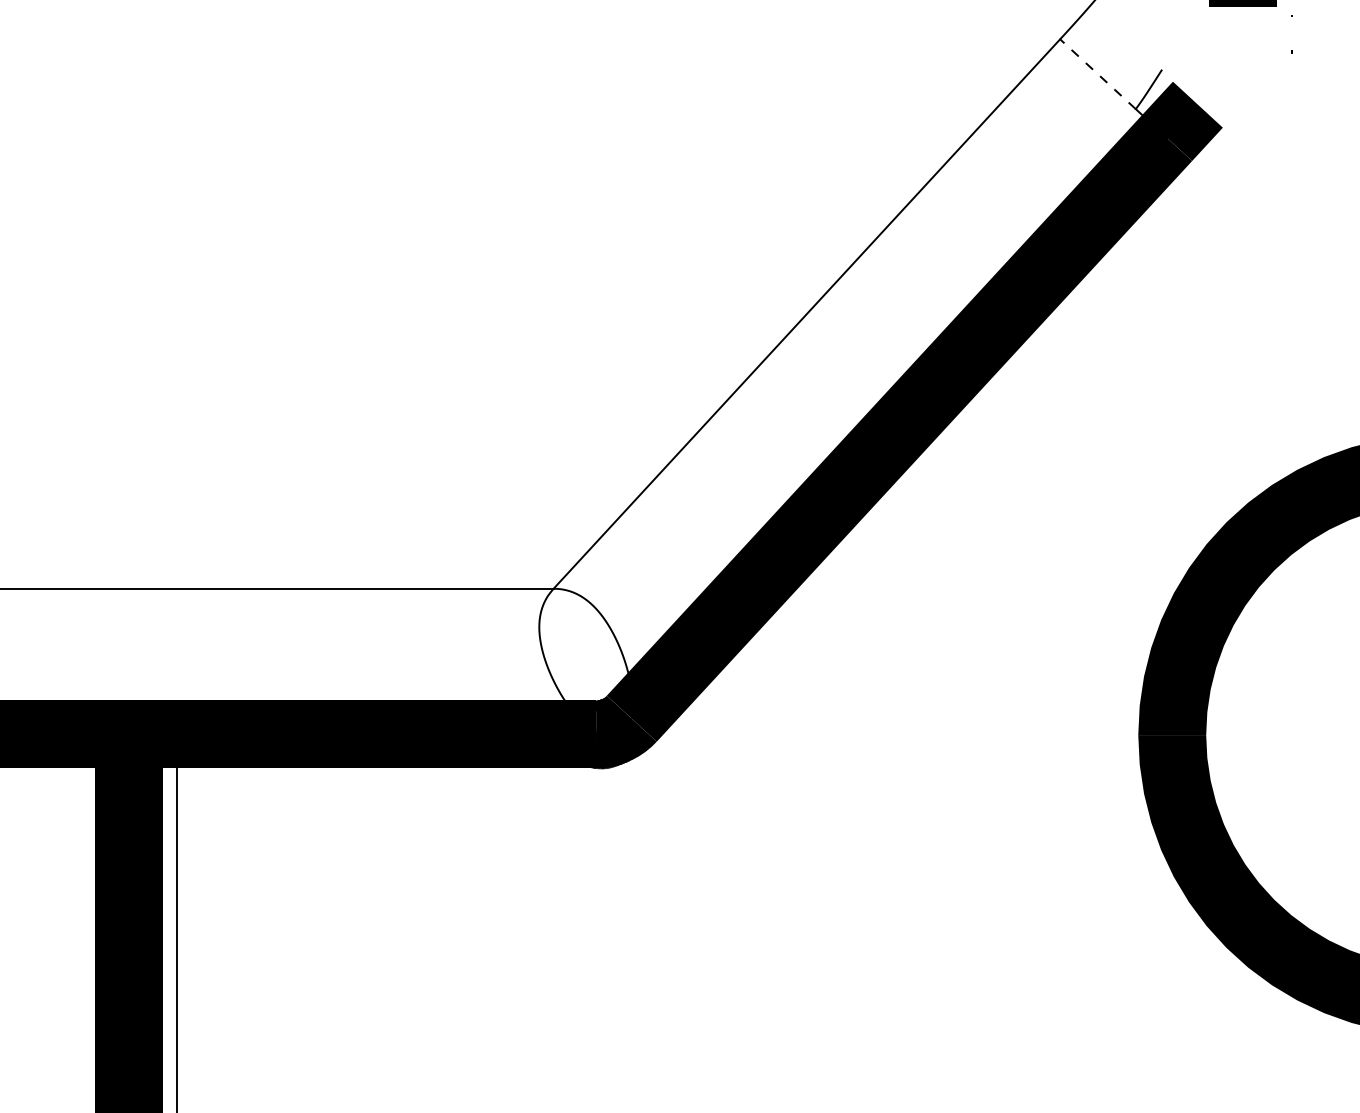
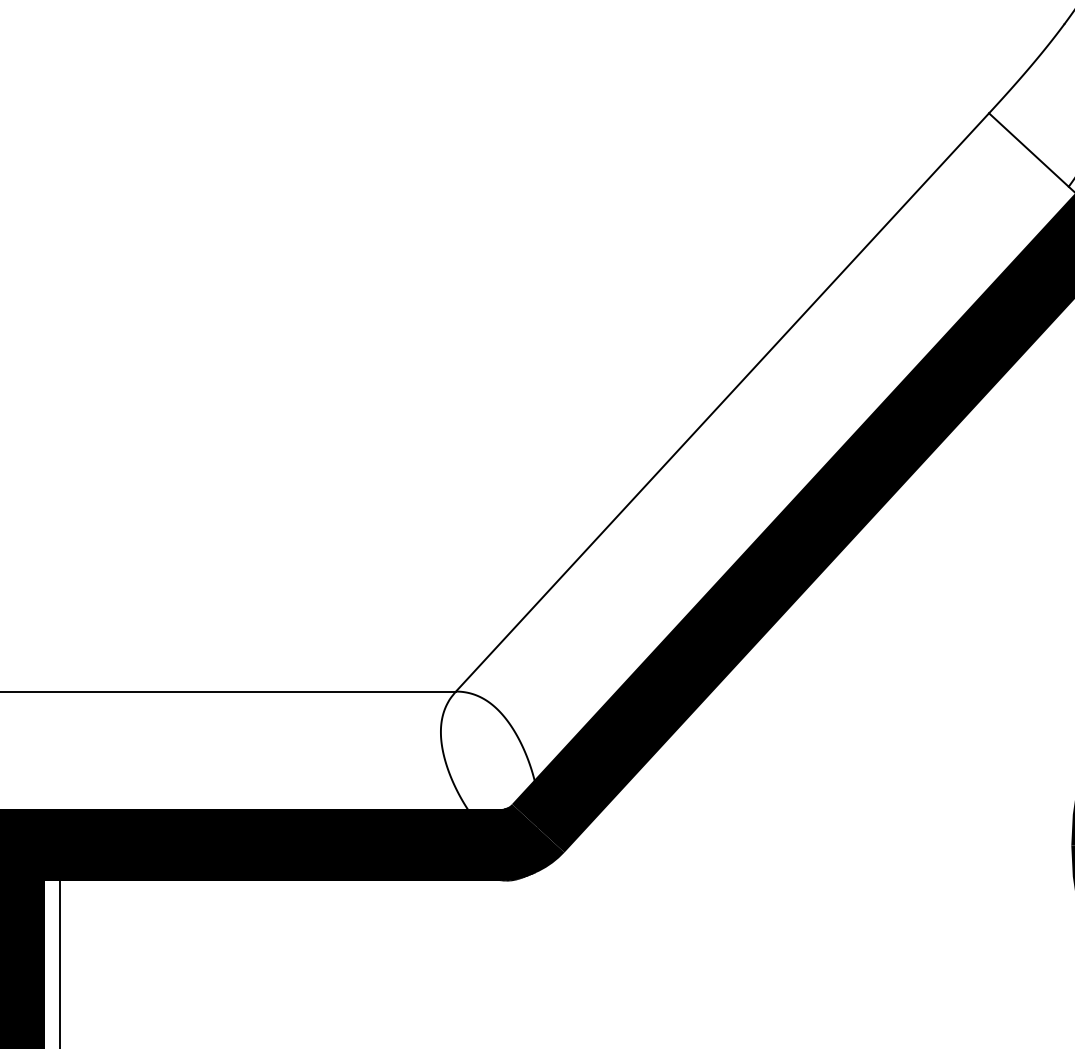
line: (1097, 73) -> (1028, 149), dashed -> solid

